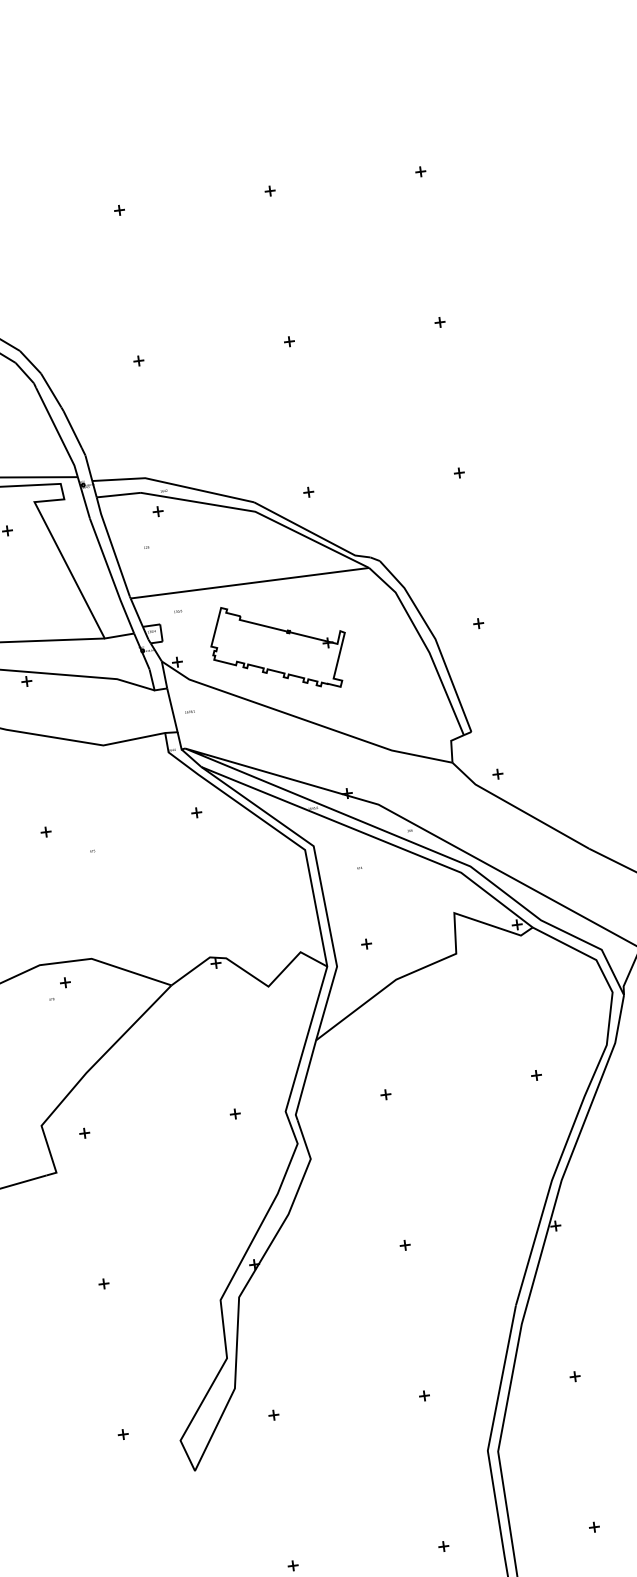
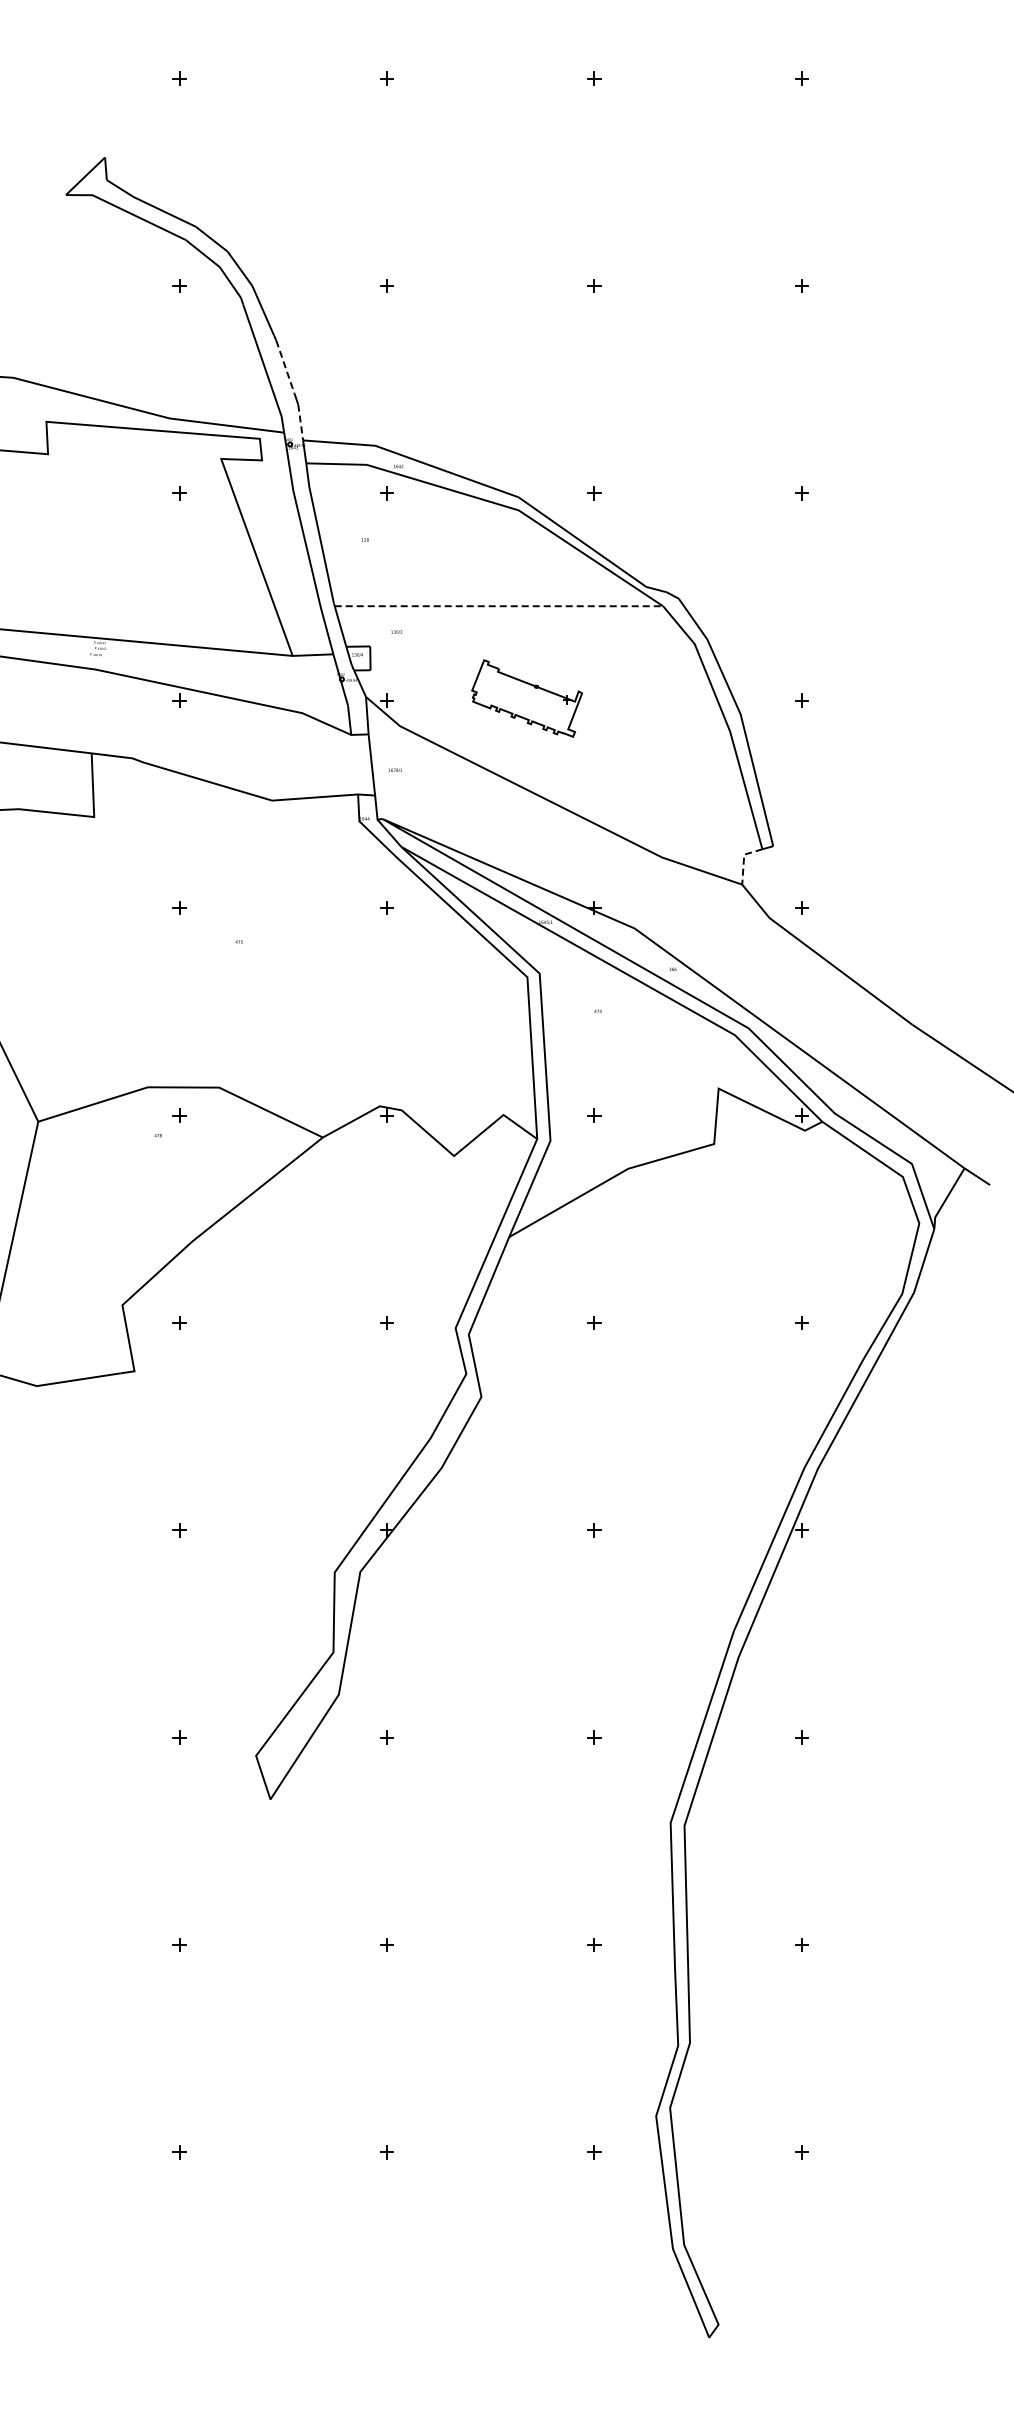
line: (72, 429) -> (285, 367), solid -> dashed
line: (88, 468) -> (300, 423), solid -> dashed
line: (250, 583) -> (499, 606), solid -> dashed
part: (278, 647) -> (526, 698), size x0.6
line: (451, 745) -> (743, 860), solid -> dashed

